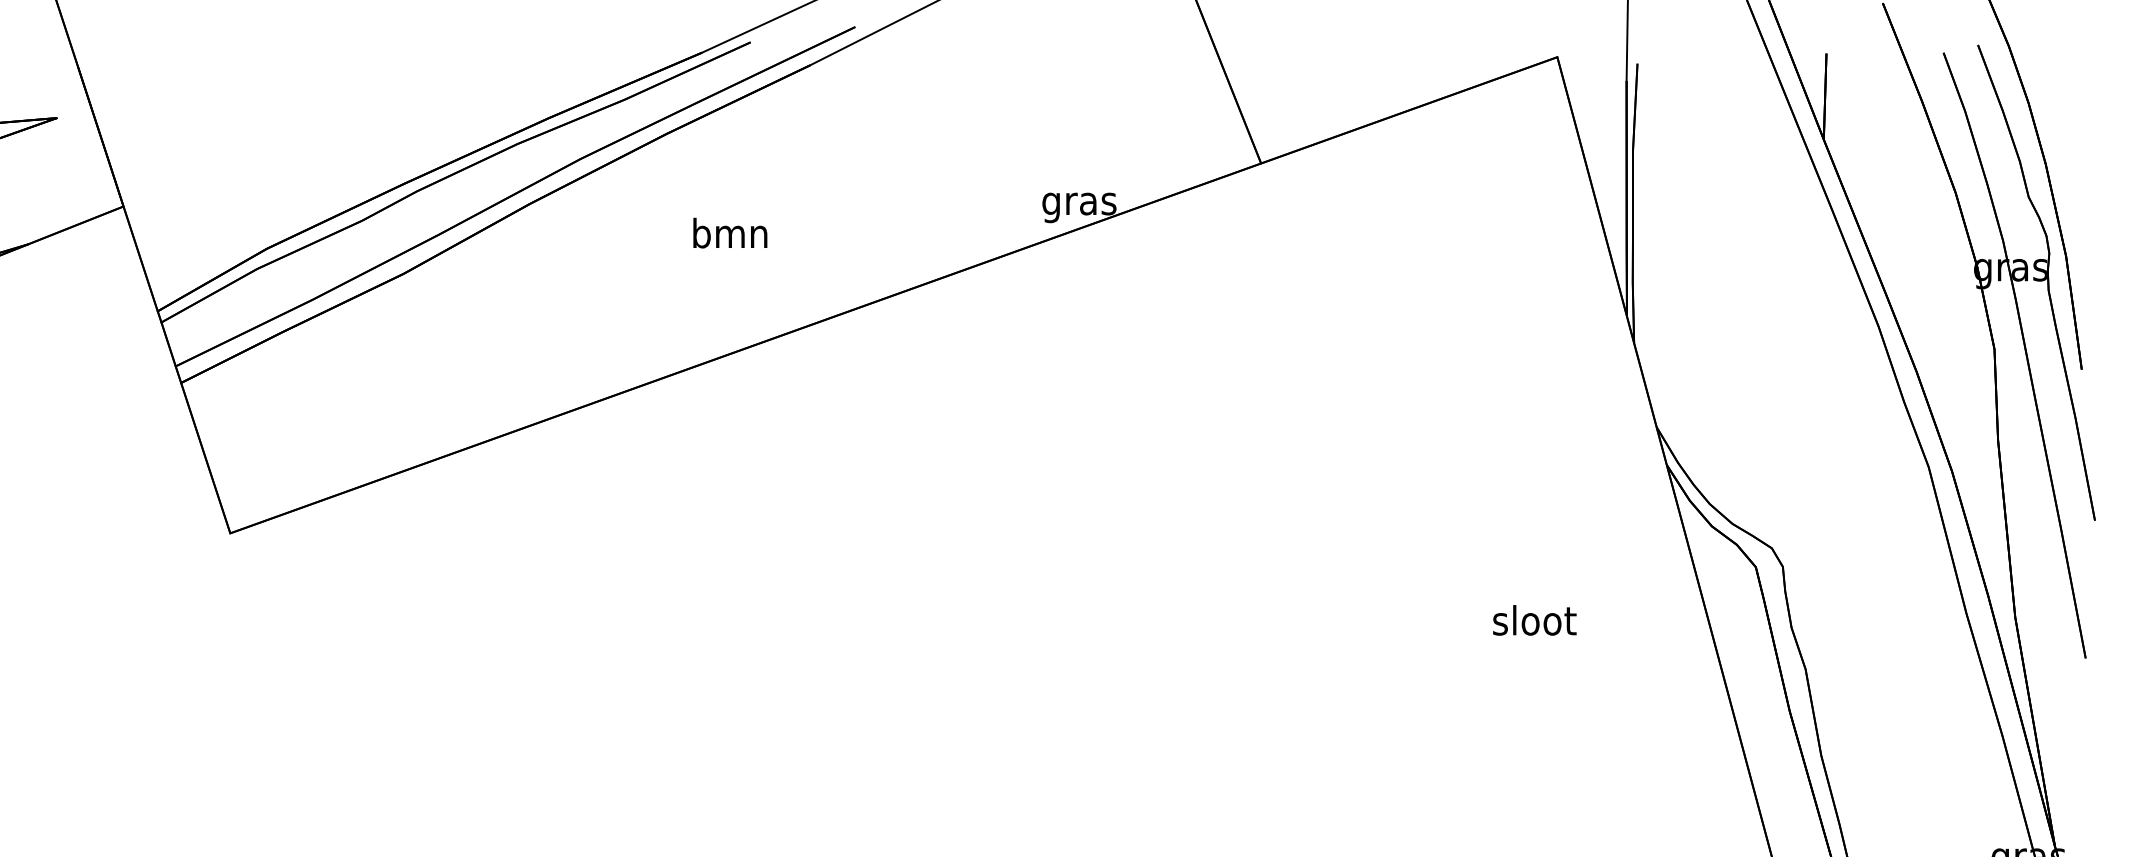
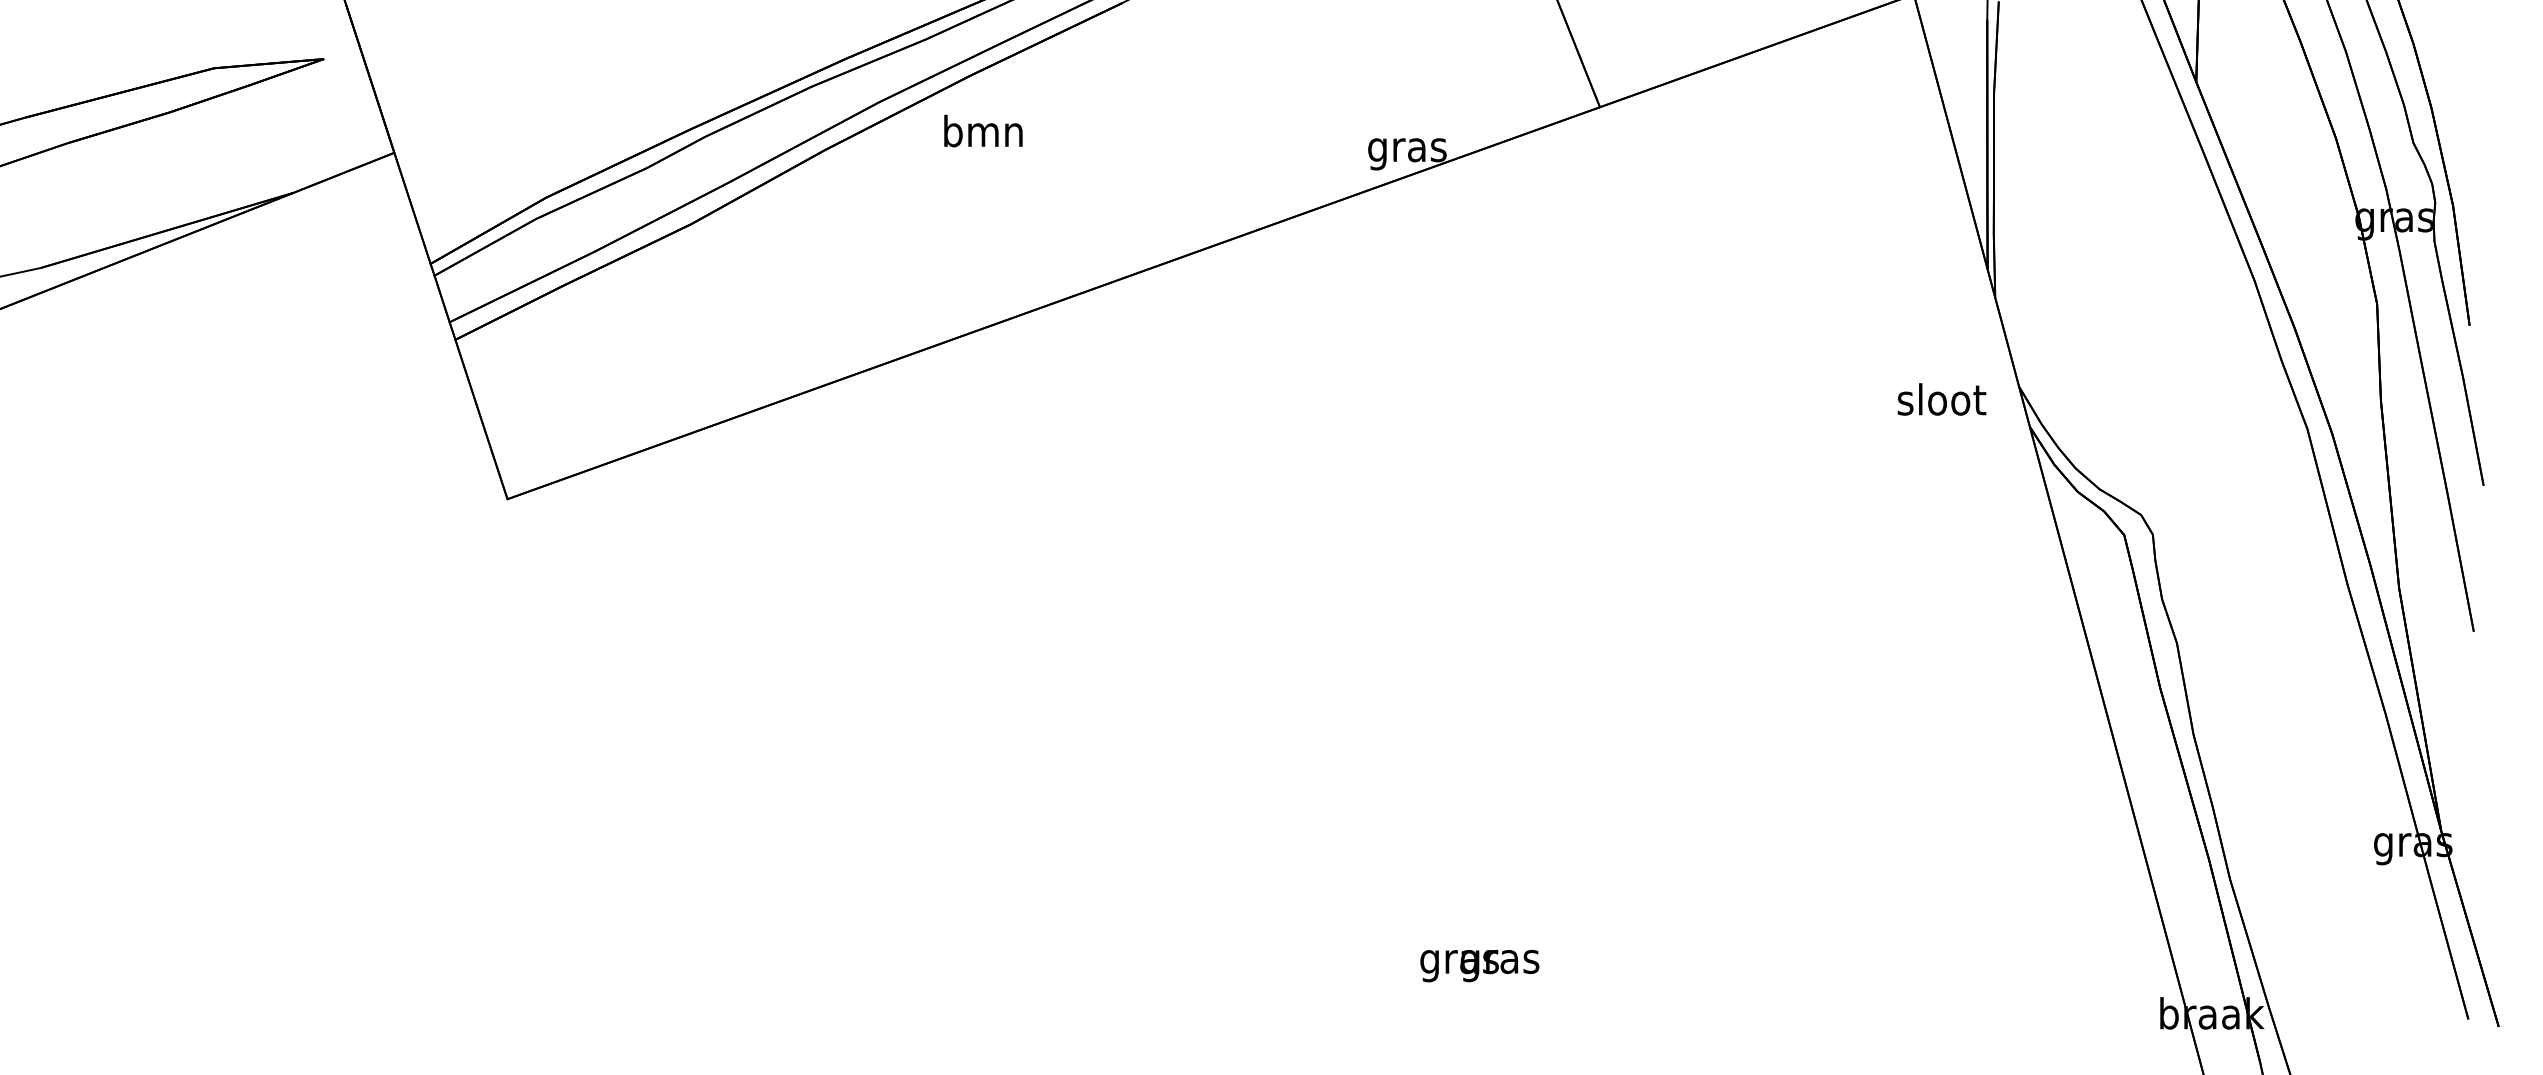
text: (730, 232) -> (983, 130), moved
text: (1534, 620) -> (1941, 399), moved

